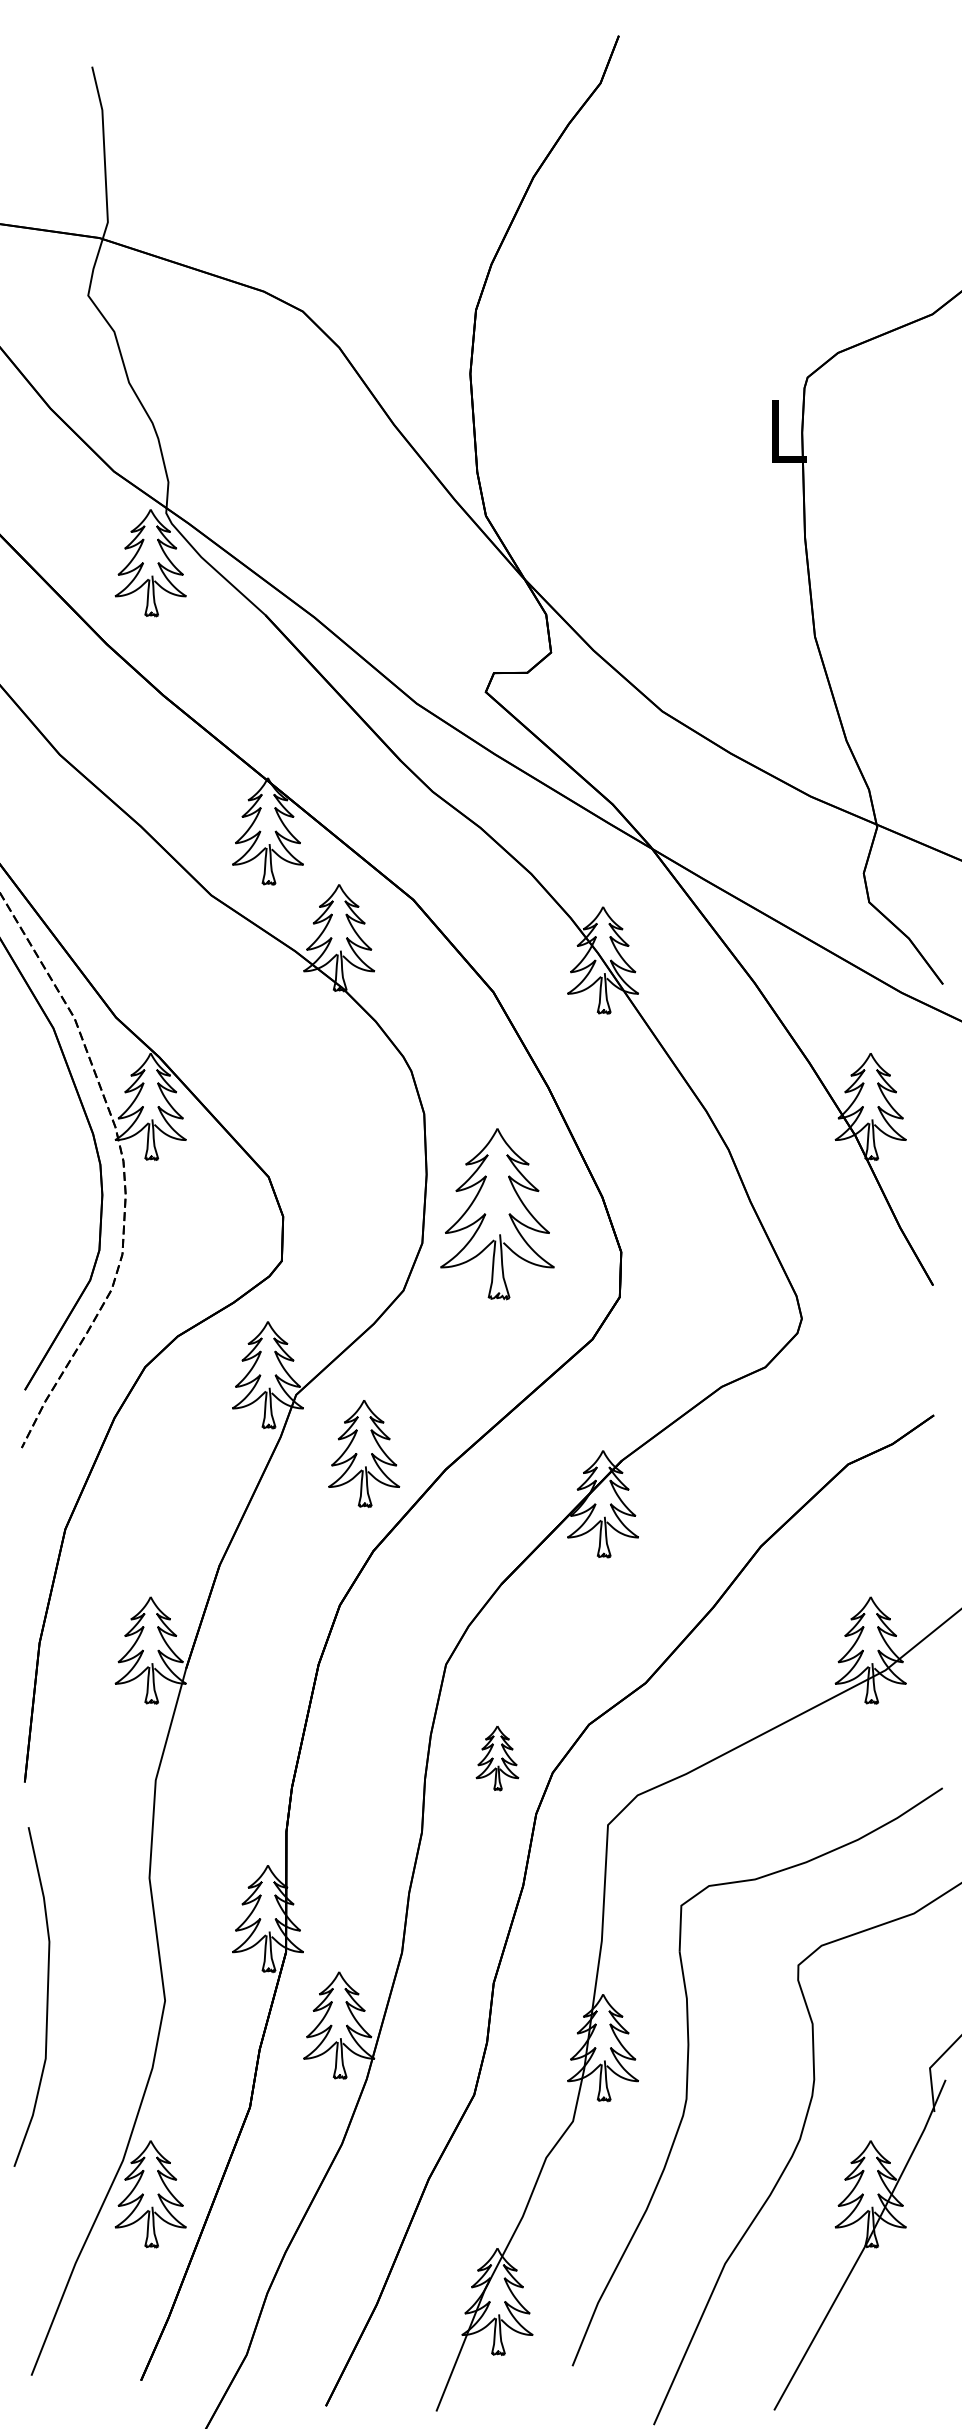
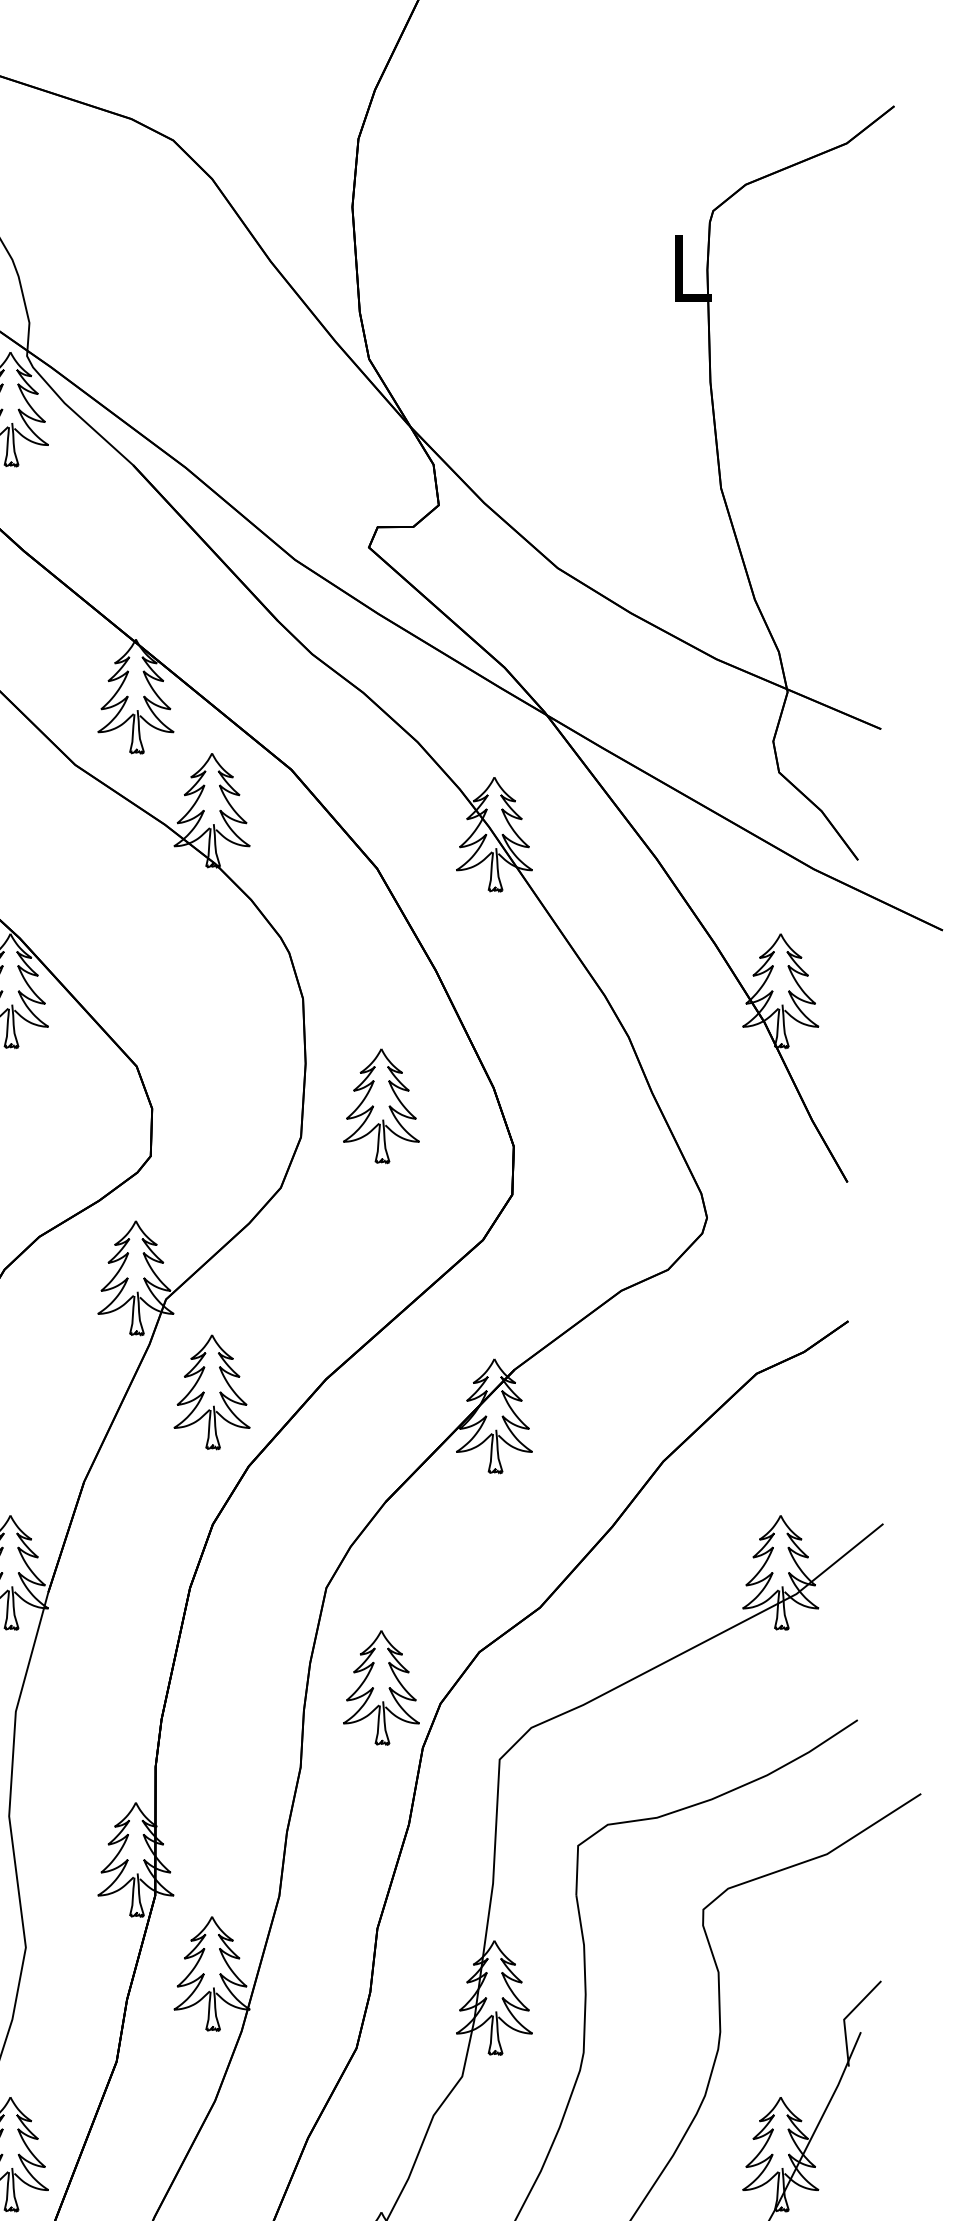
part: (497, 1214) -> (381, 1106), size x0.62
part: (364, 1453) -> (212, 1392), moved
part: (497, 1758) -> (381, 1688), size x1.67

